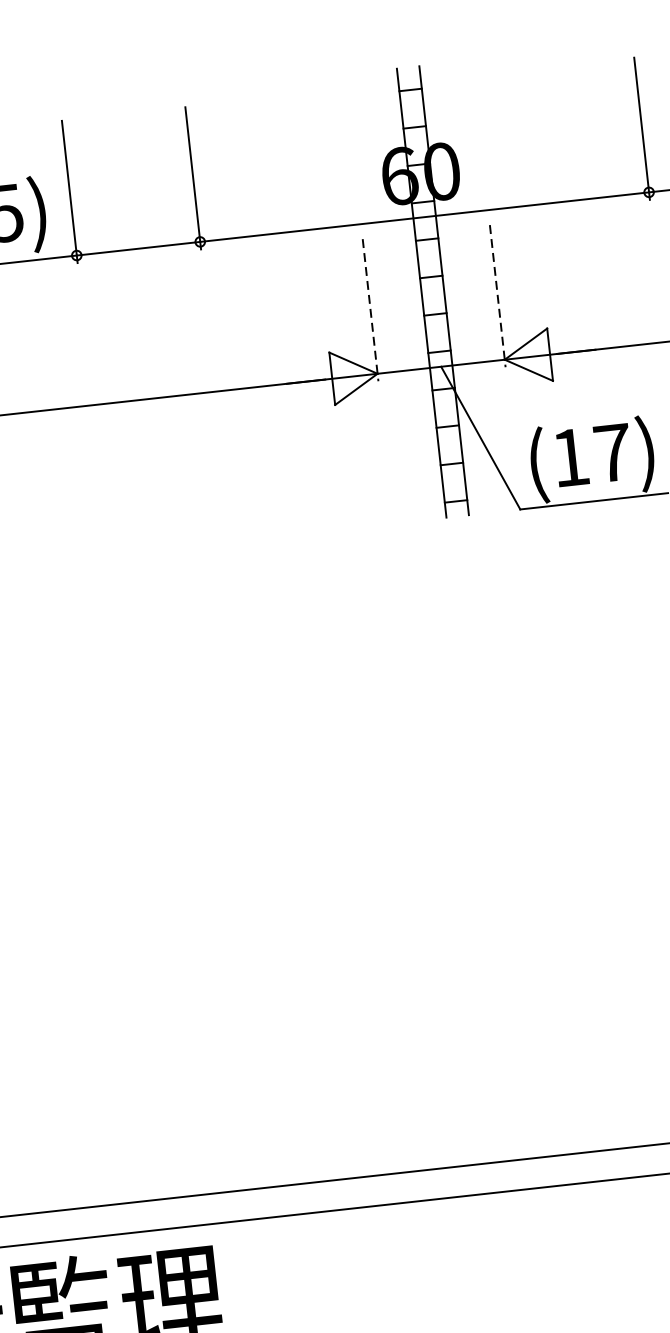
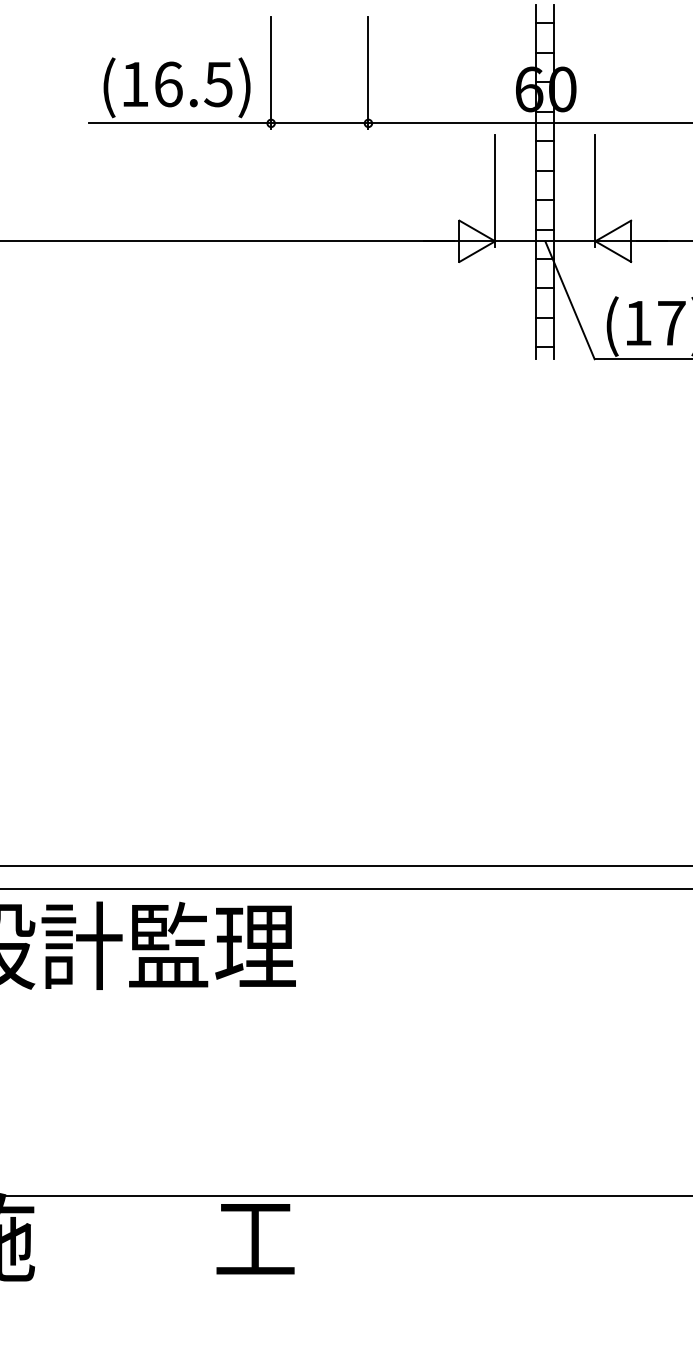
line: (497, 296) -> (595, 191), dashed -> solid
line: (371, 310) -> (495, 191), dashed -> solid

